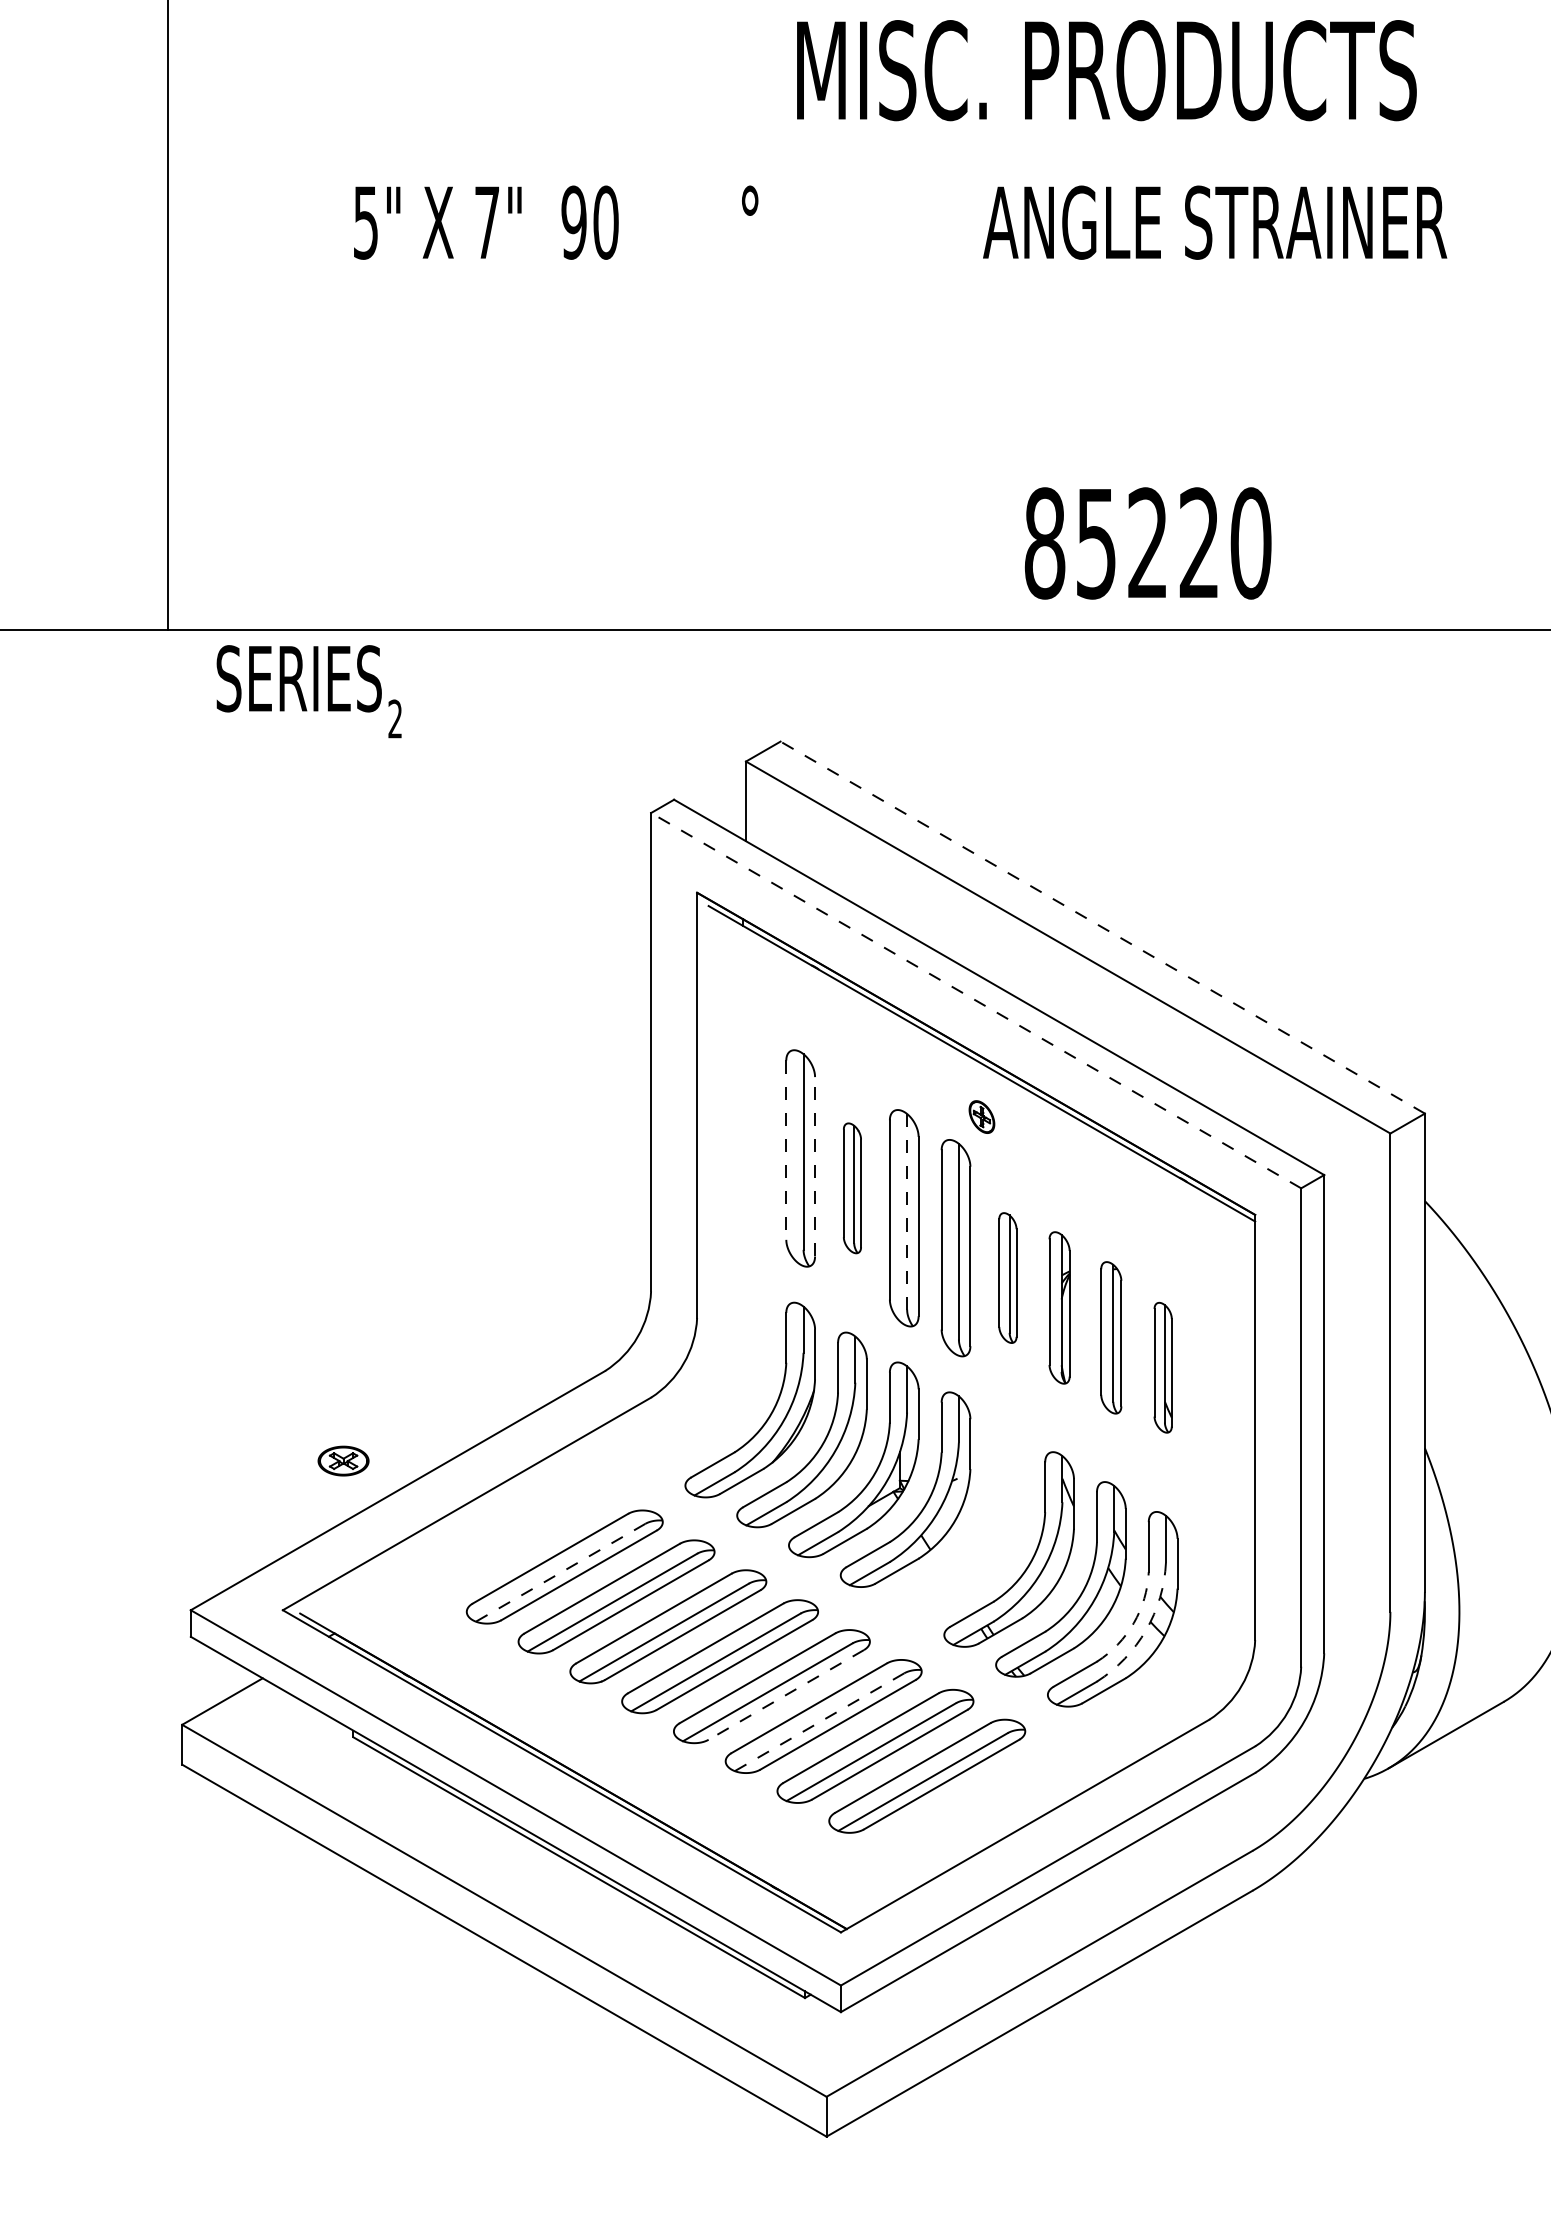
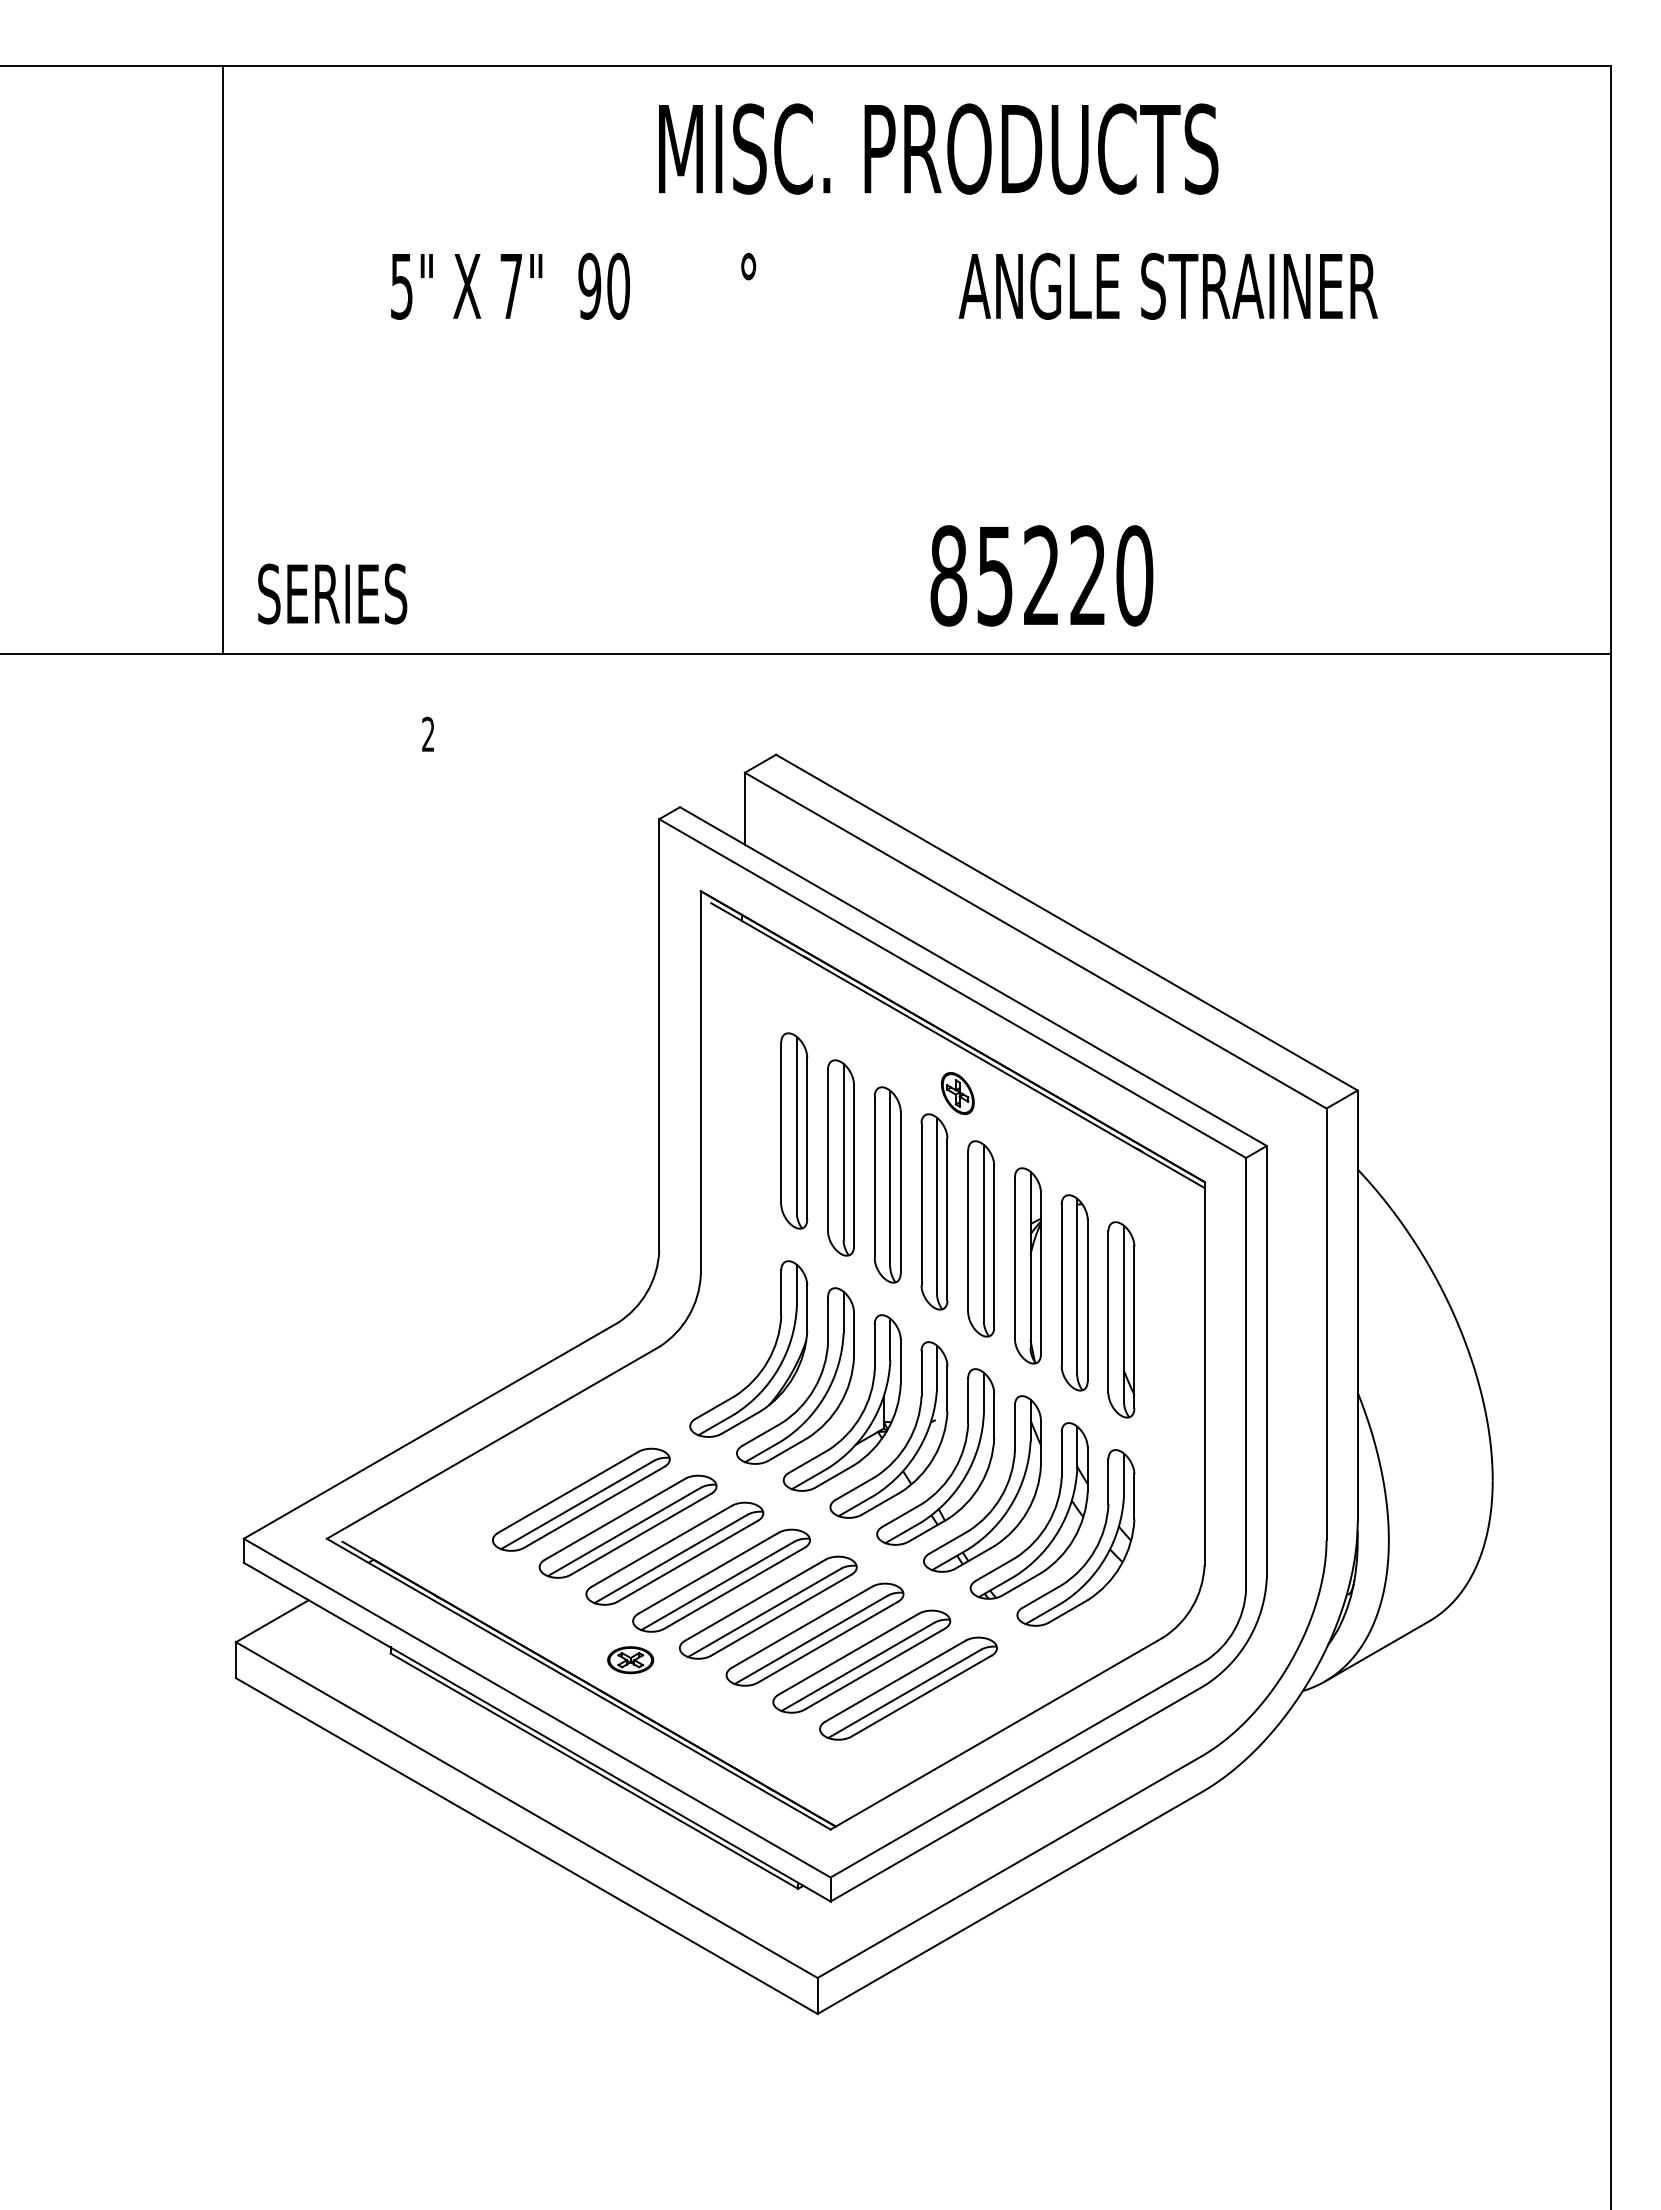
text: (1106, 69) -> (938, 148), moved
text: (1147, 543) -> (1041, 575), moved
text: (299, 678) -> (332, 593), moved
line: (1102, 927) -> (1066, 922), dashed -> solid
line: (975, 1000) -> (952, 988), dashed -> solid
part: (981, 1116) -> (957, 1093), size x1.43
line: (786, 1150) -> (781, 1123), dashed -> solid
line: (815, 1166) -> (807, 1138), dashed -> solid
part: (851, 1187) -> (840, 1157), size x1.67
line: (907, 1211) -> (890, 1178), dashed -> solid
part: (1008, 1277) -> (981, 1238), size x1.67
part: (1059, 1307) -> (1027, 1265), size x1.43
part: (1111, 1337) -> (1074, 1292), size x1.43
part: (1163, 1367) -> (1121, 1319), size x1.67
part: (343, 1461) -> (630, 1660), moved
part: (979, 1529) -> (955, 1465), added
line: (560, 1573) -> (577, 1505), dashed -> solid
arc: (1133, 1623) -> (1094, 1550), dashed -> solid
arc: (1146, 1629) -> (1106, 1556), dashed -> solid
line: (786, 1695) -> (781, 1615), dashed -> solid
line: (818, 1722) -> (810, 1640), dashed -> solid

